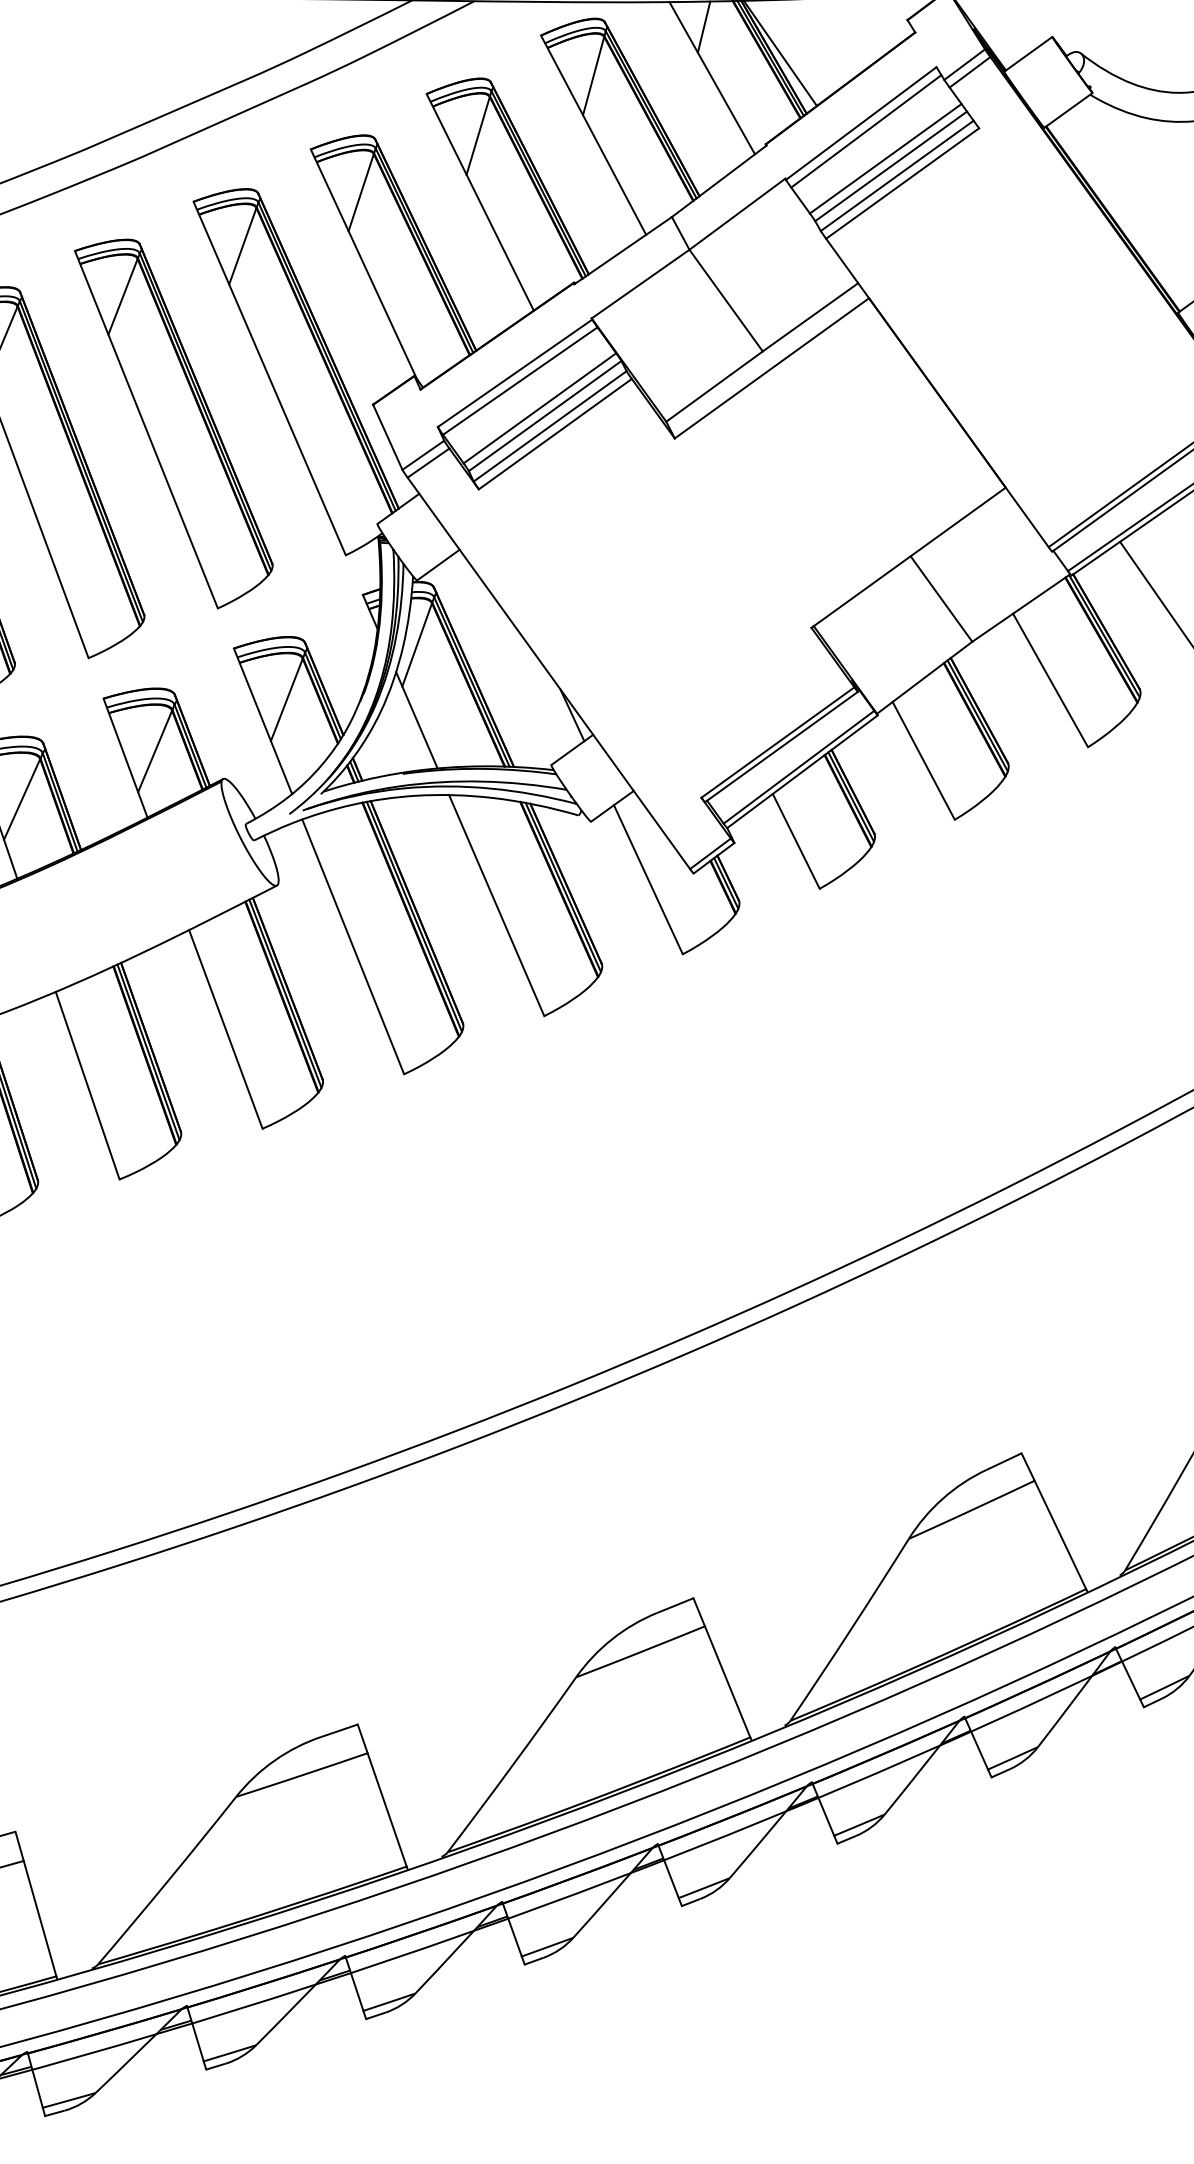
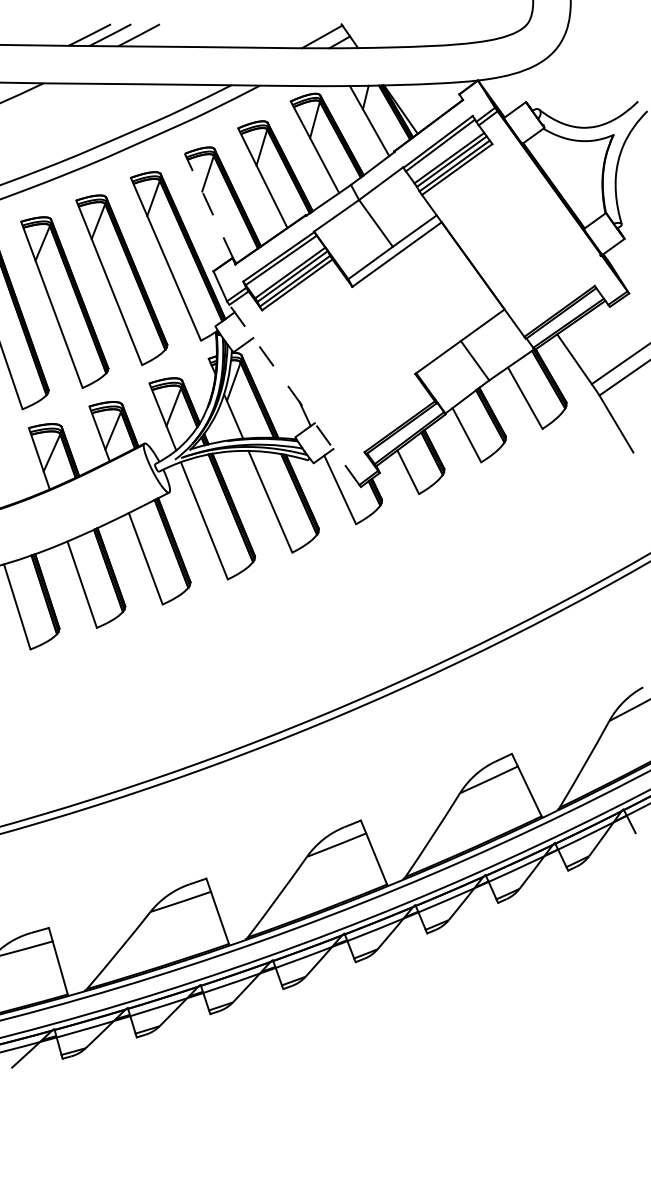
line: (364, 263) -> (209, 206), solid -> dashed
line: (549, 672) -> (294, 394), solid -> dashed

